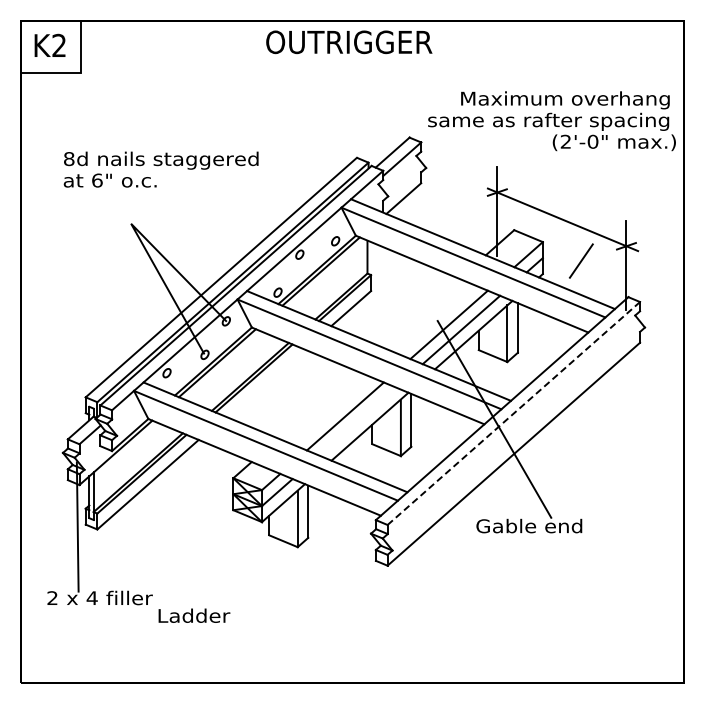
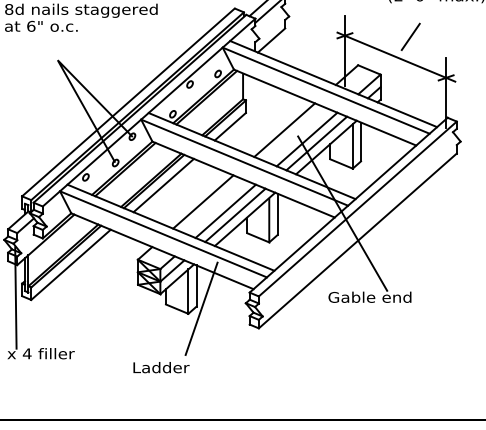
line: (580, 260) -> (410, 36), moved
line: (420, 312) -> (284, 129), added
line: (265, 383) -> (163, 185), added
line: (316, 404) -> (203, 201), added
line: (514, 413) -> (358, 209), dashed -> solid
line: (357, 421) -> (235, 215), added
line: (314, 540) -> (201, 308), added
text: (194, 615) -> (161, 367), moved

